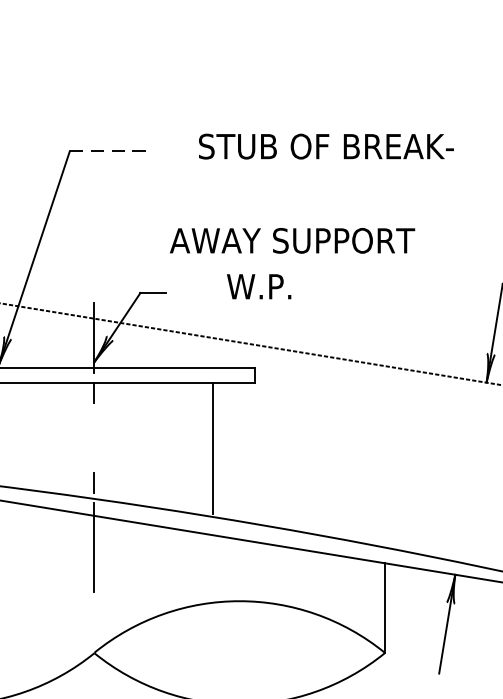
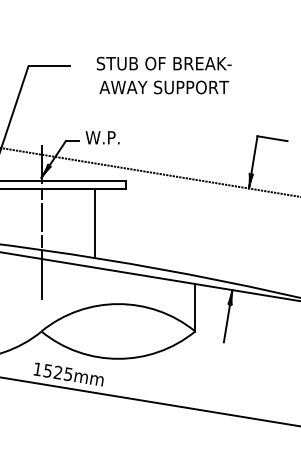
line: (109, 151) -> (49, 66), dashed -> solid
text: (292, 240) -> (164, 87), moved
text: (258, 286) -> (102, 137), moved
line: (94, 437) -> (41, 217), added
line: (213, 446) -> (94, 222), moved

